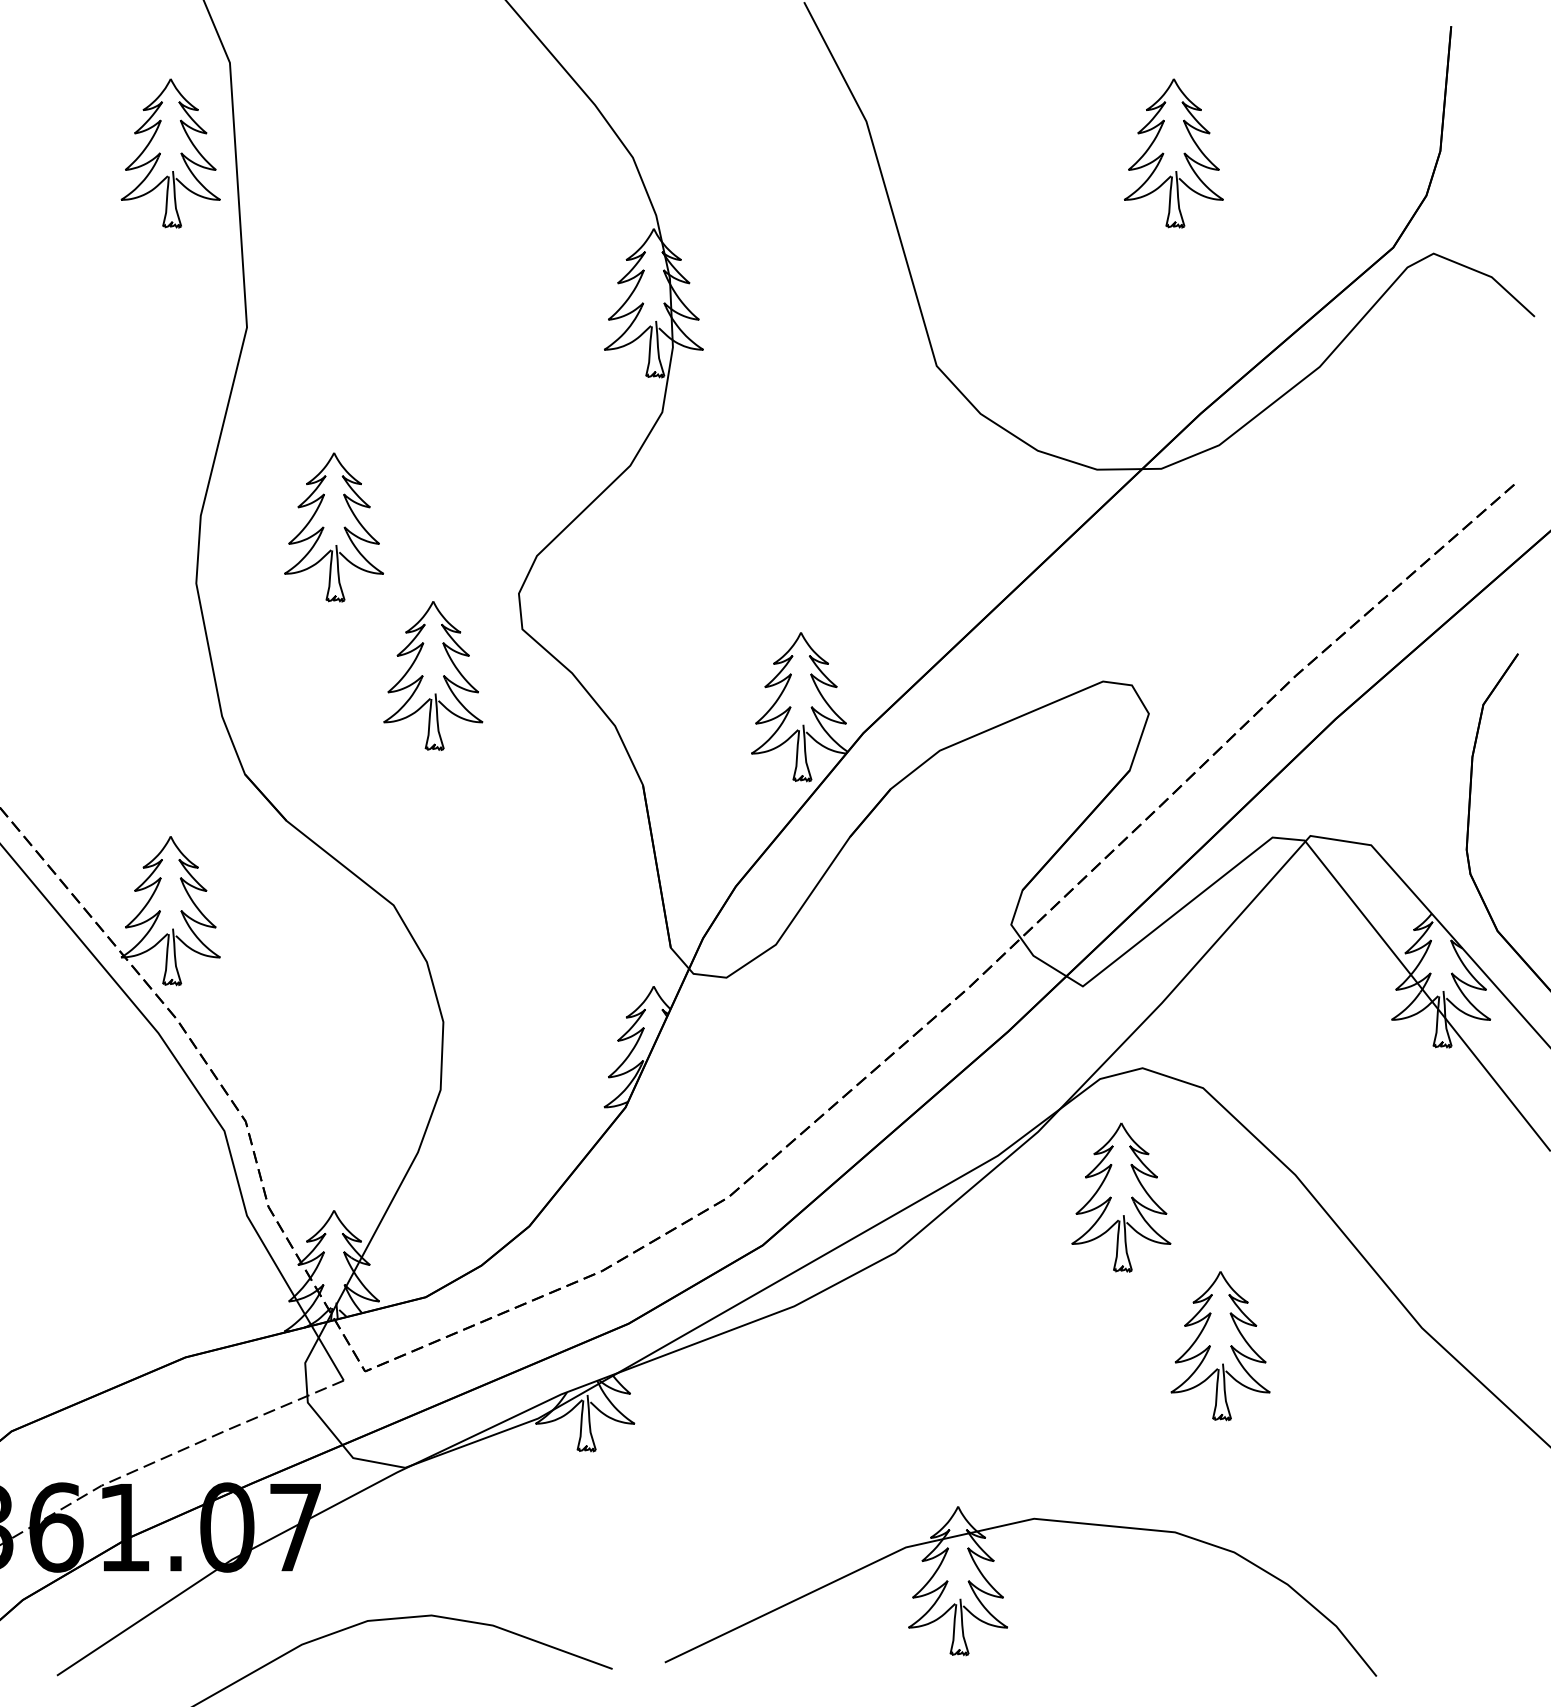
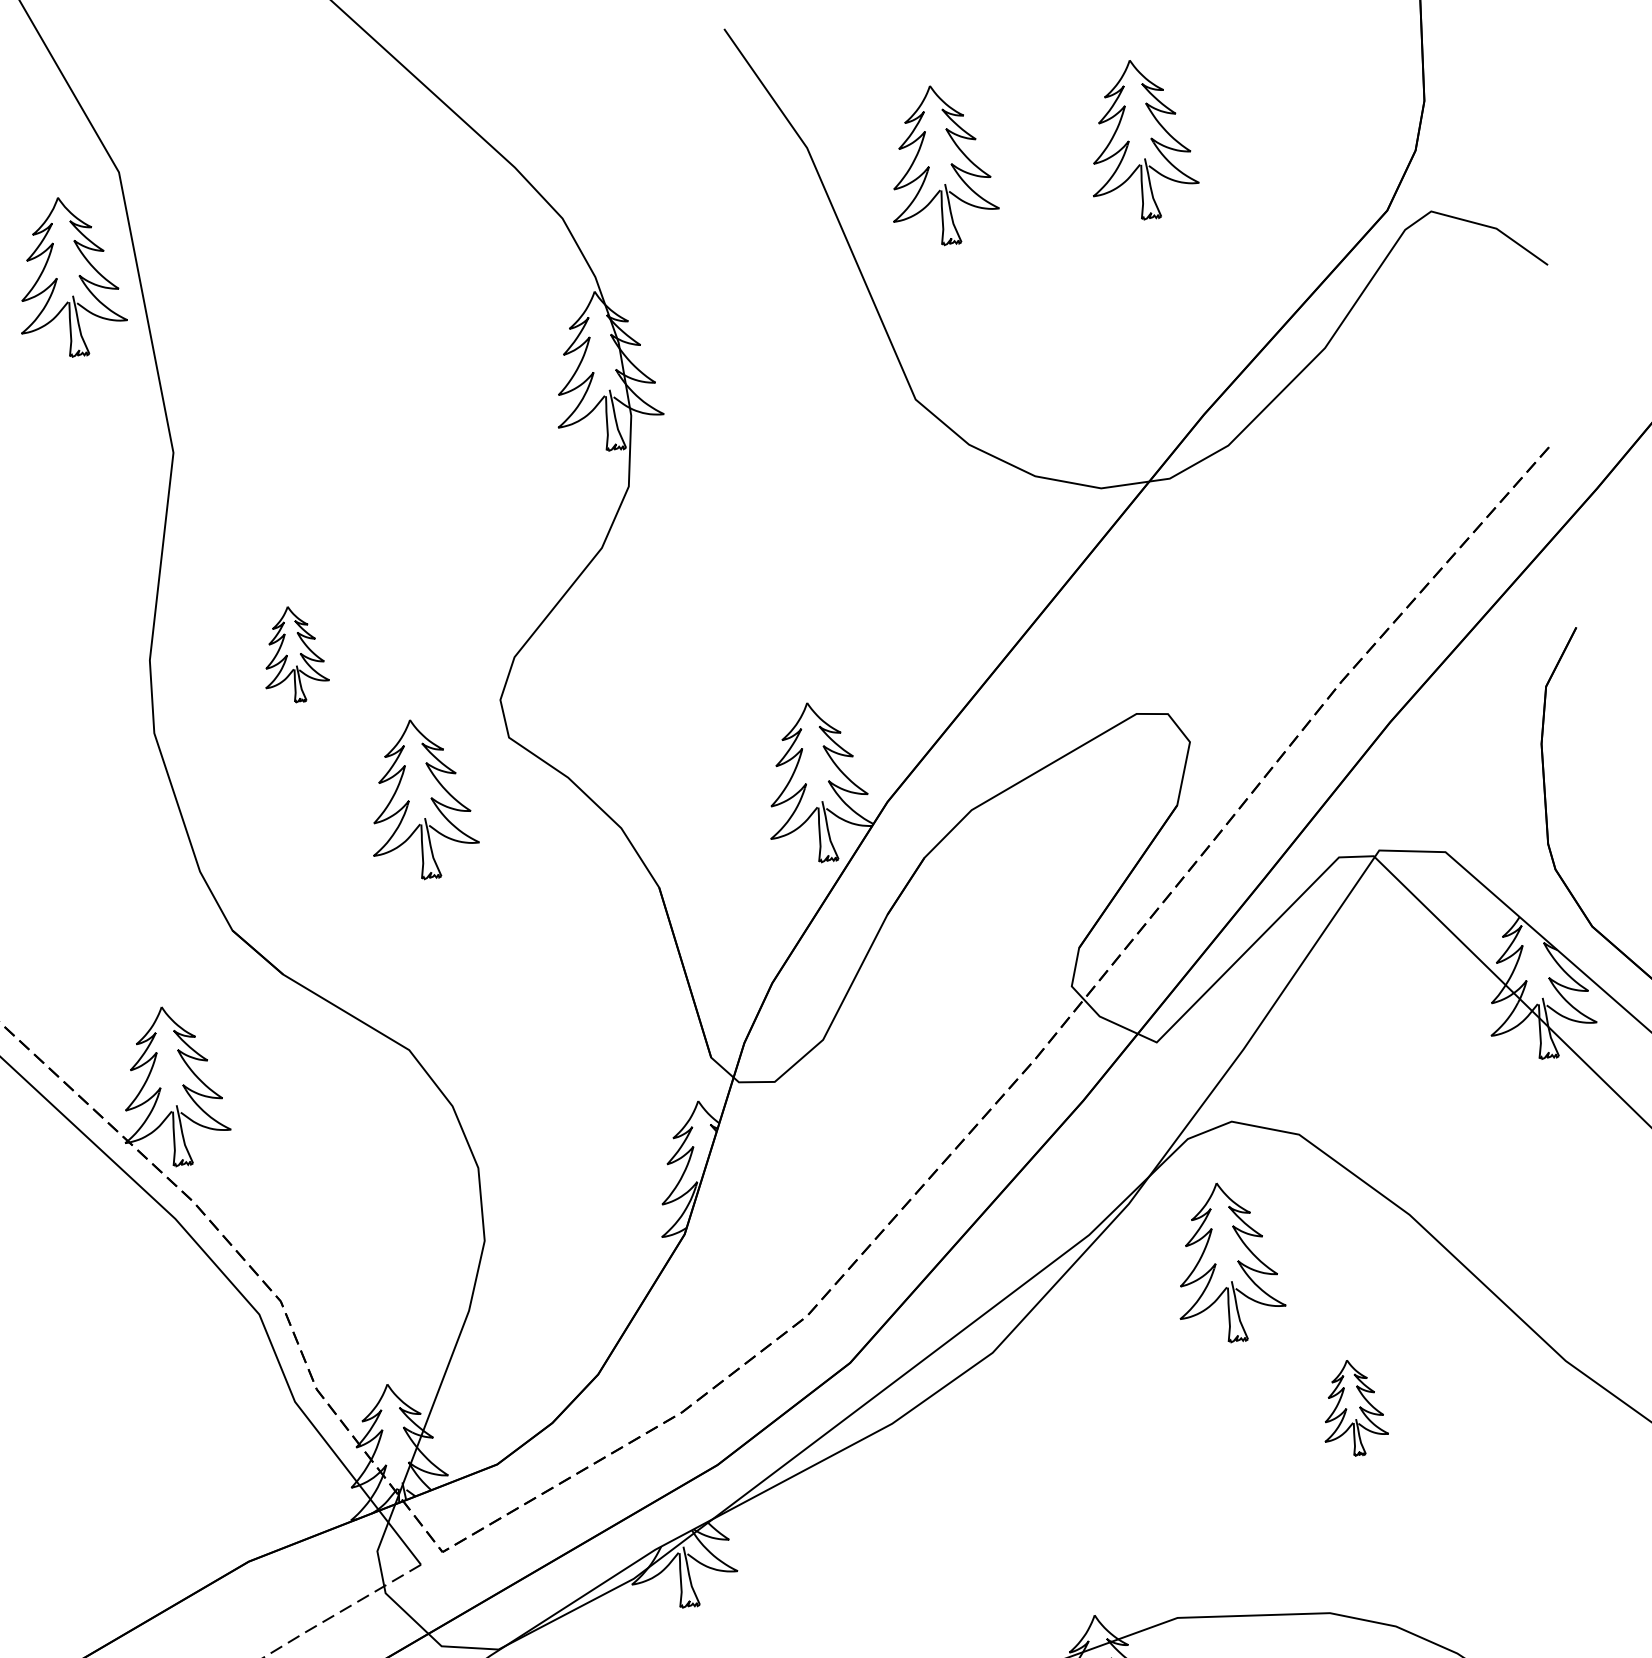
part: (986, 153) -> (939, 165), added
part: (333, 527) -> (293, 654), size x0.6
part: (1220, 1346) -> (1353, 1408), size x0.6

